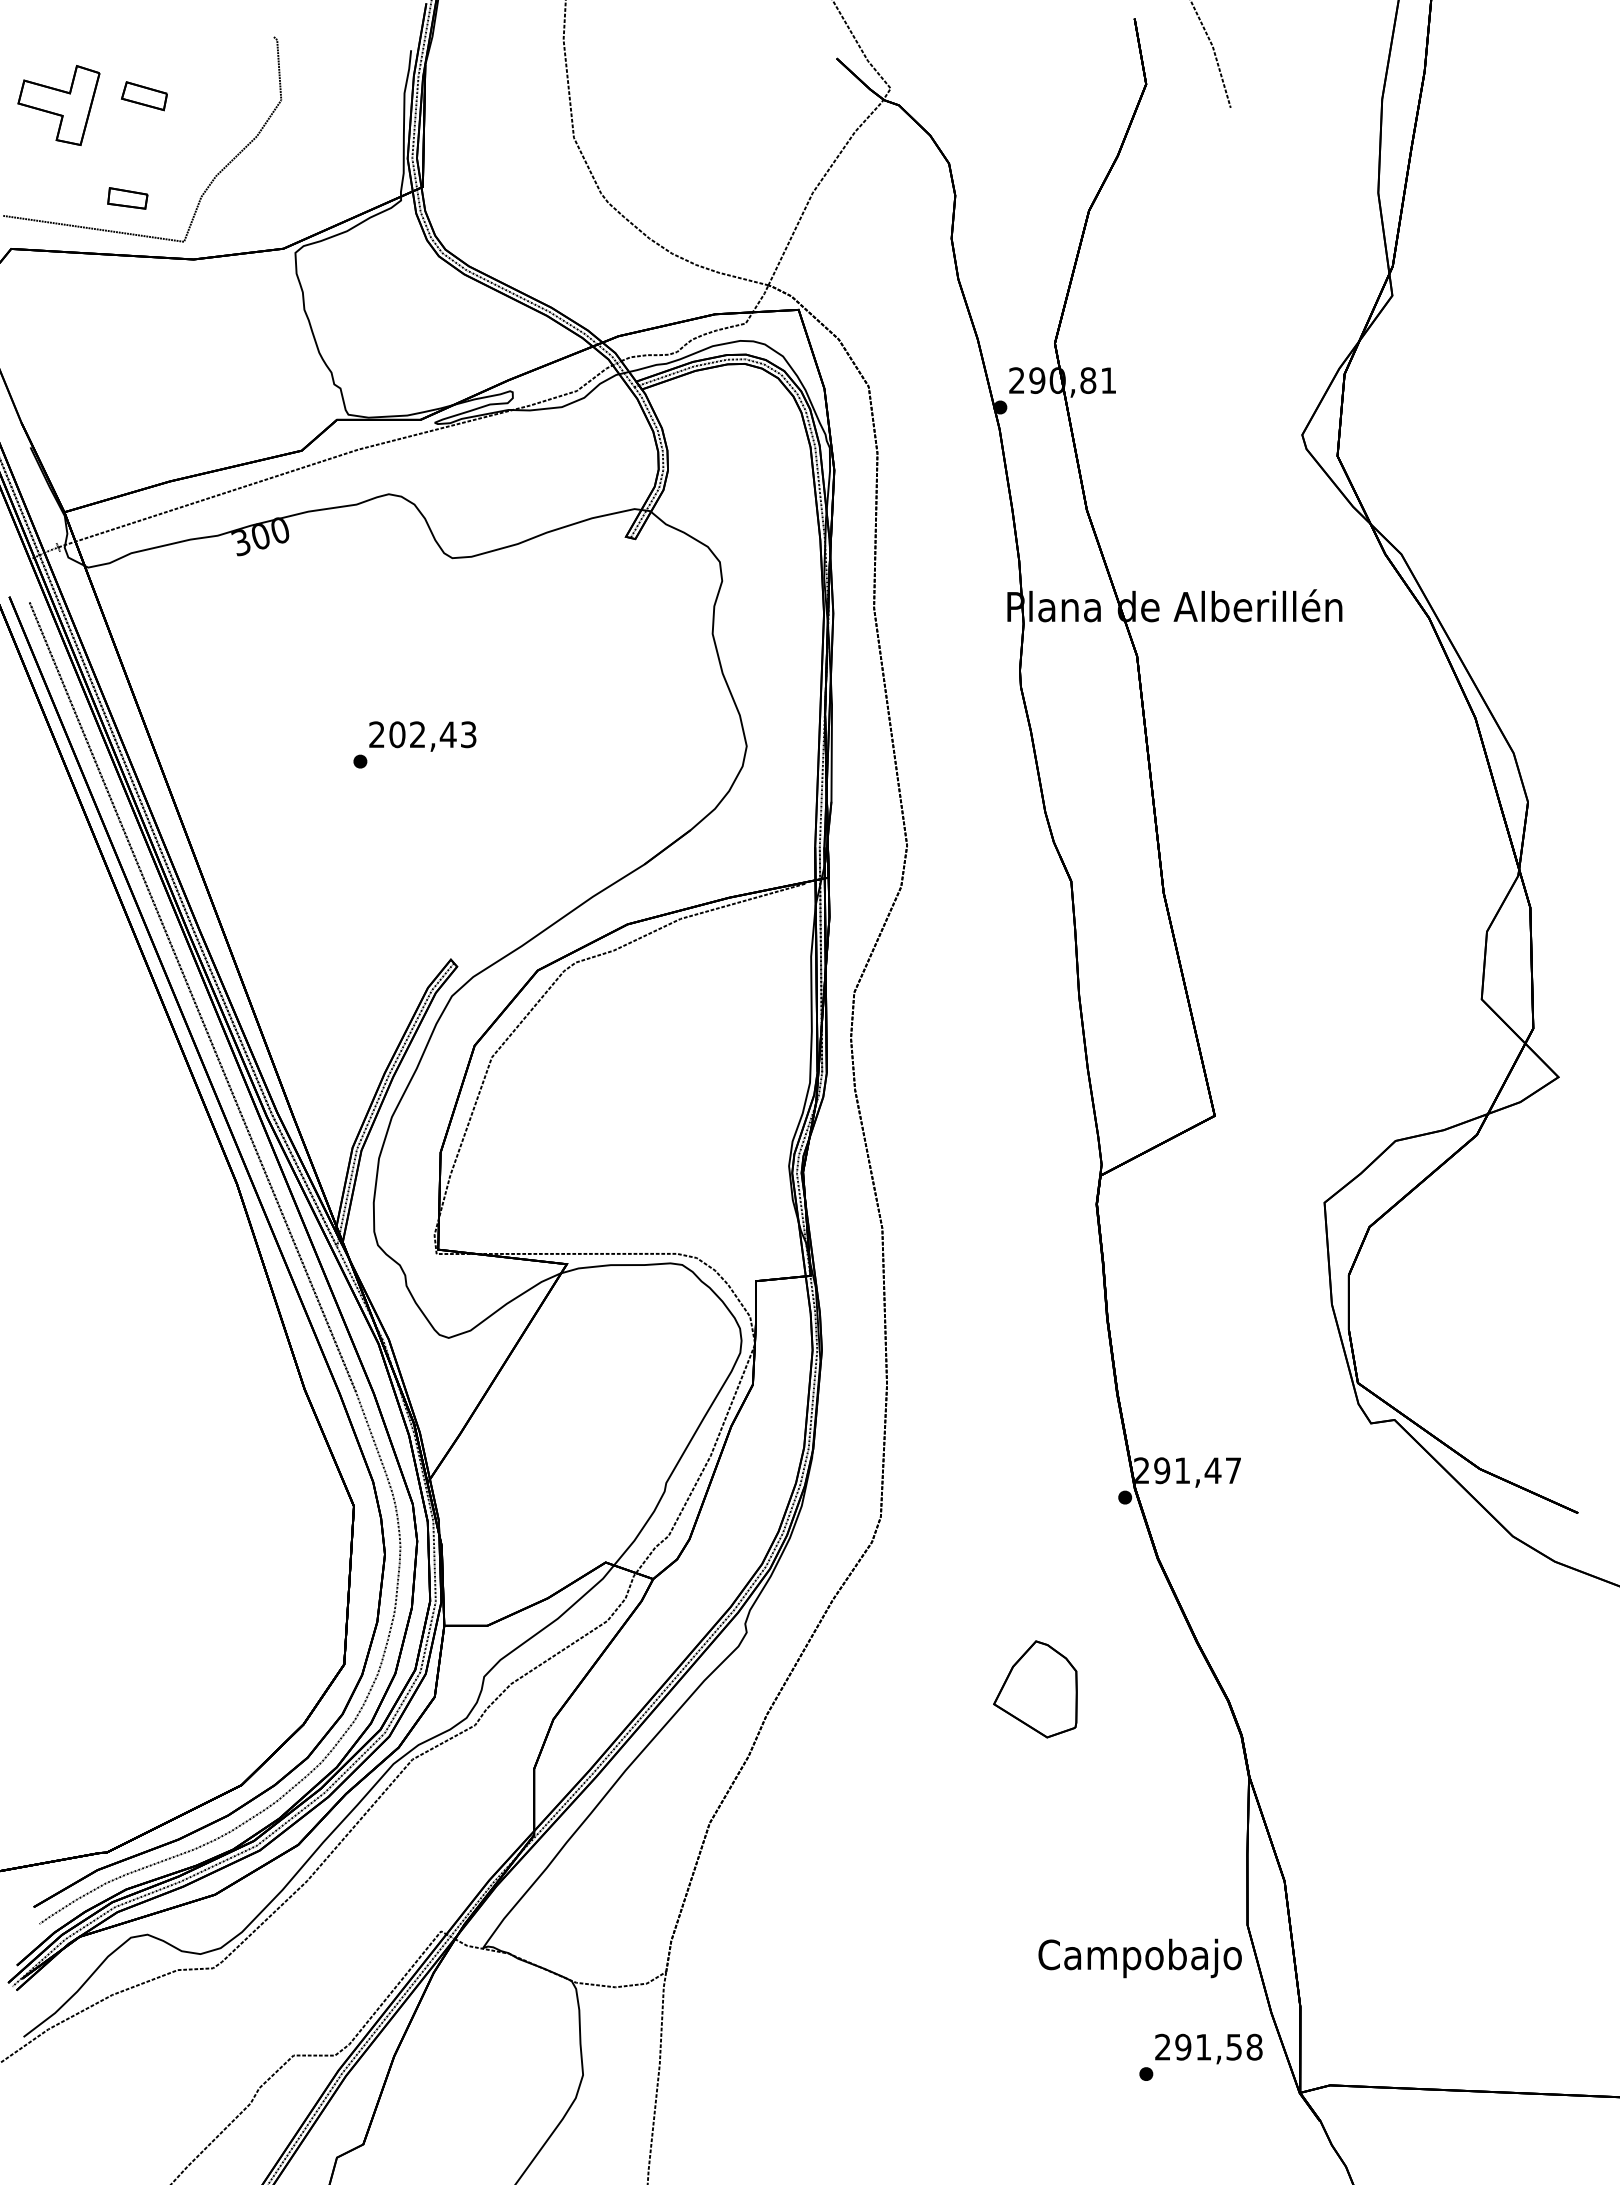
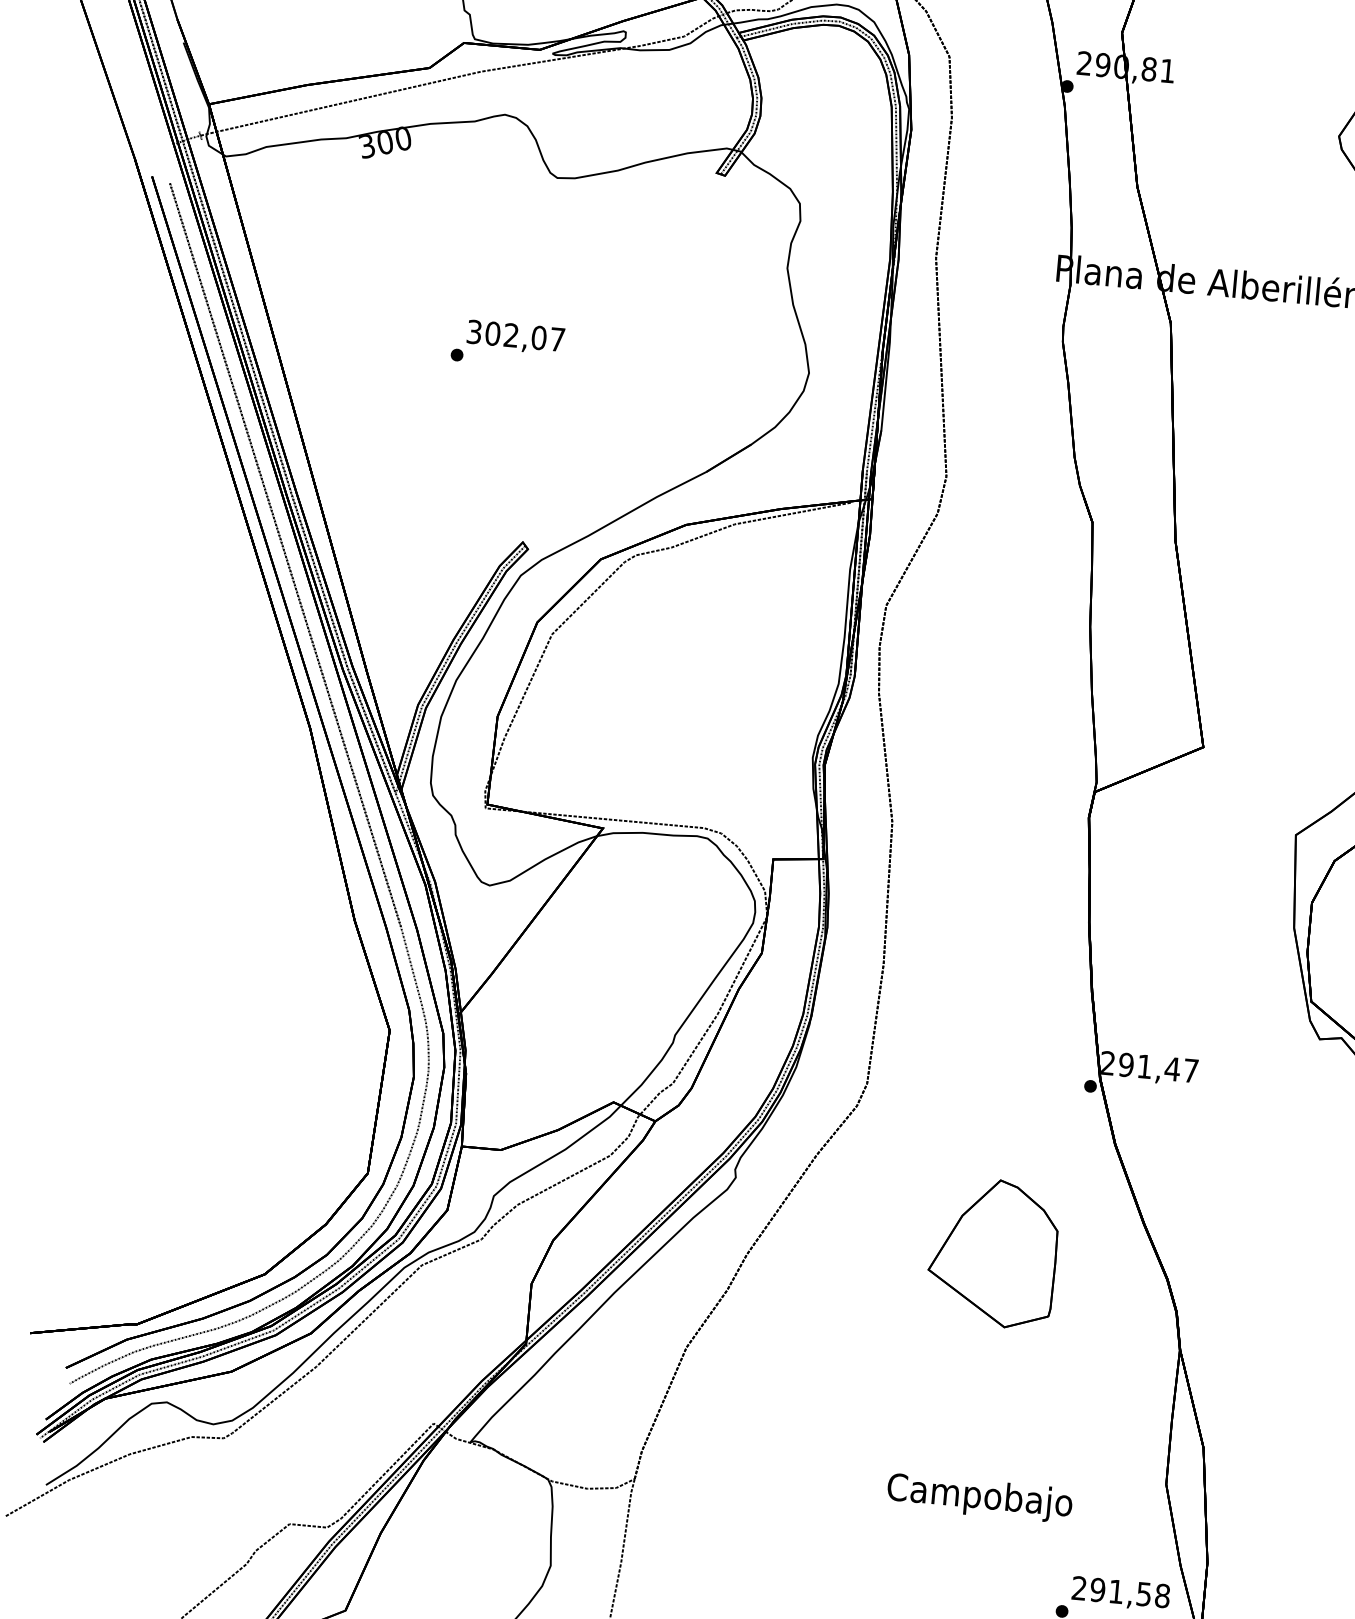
text: (422, 734) -> (515, 335), 202,43 -> 302,07
part: (1035, 1689) -> (993, 1253), size x1.67
text: (1139, 1958) -> (979, 1498), moved

